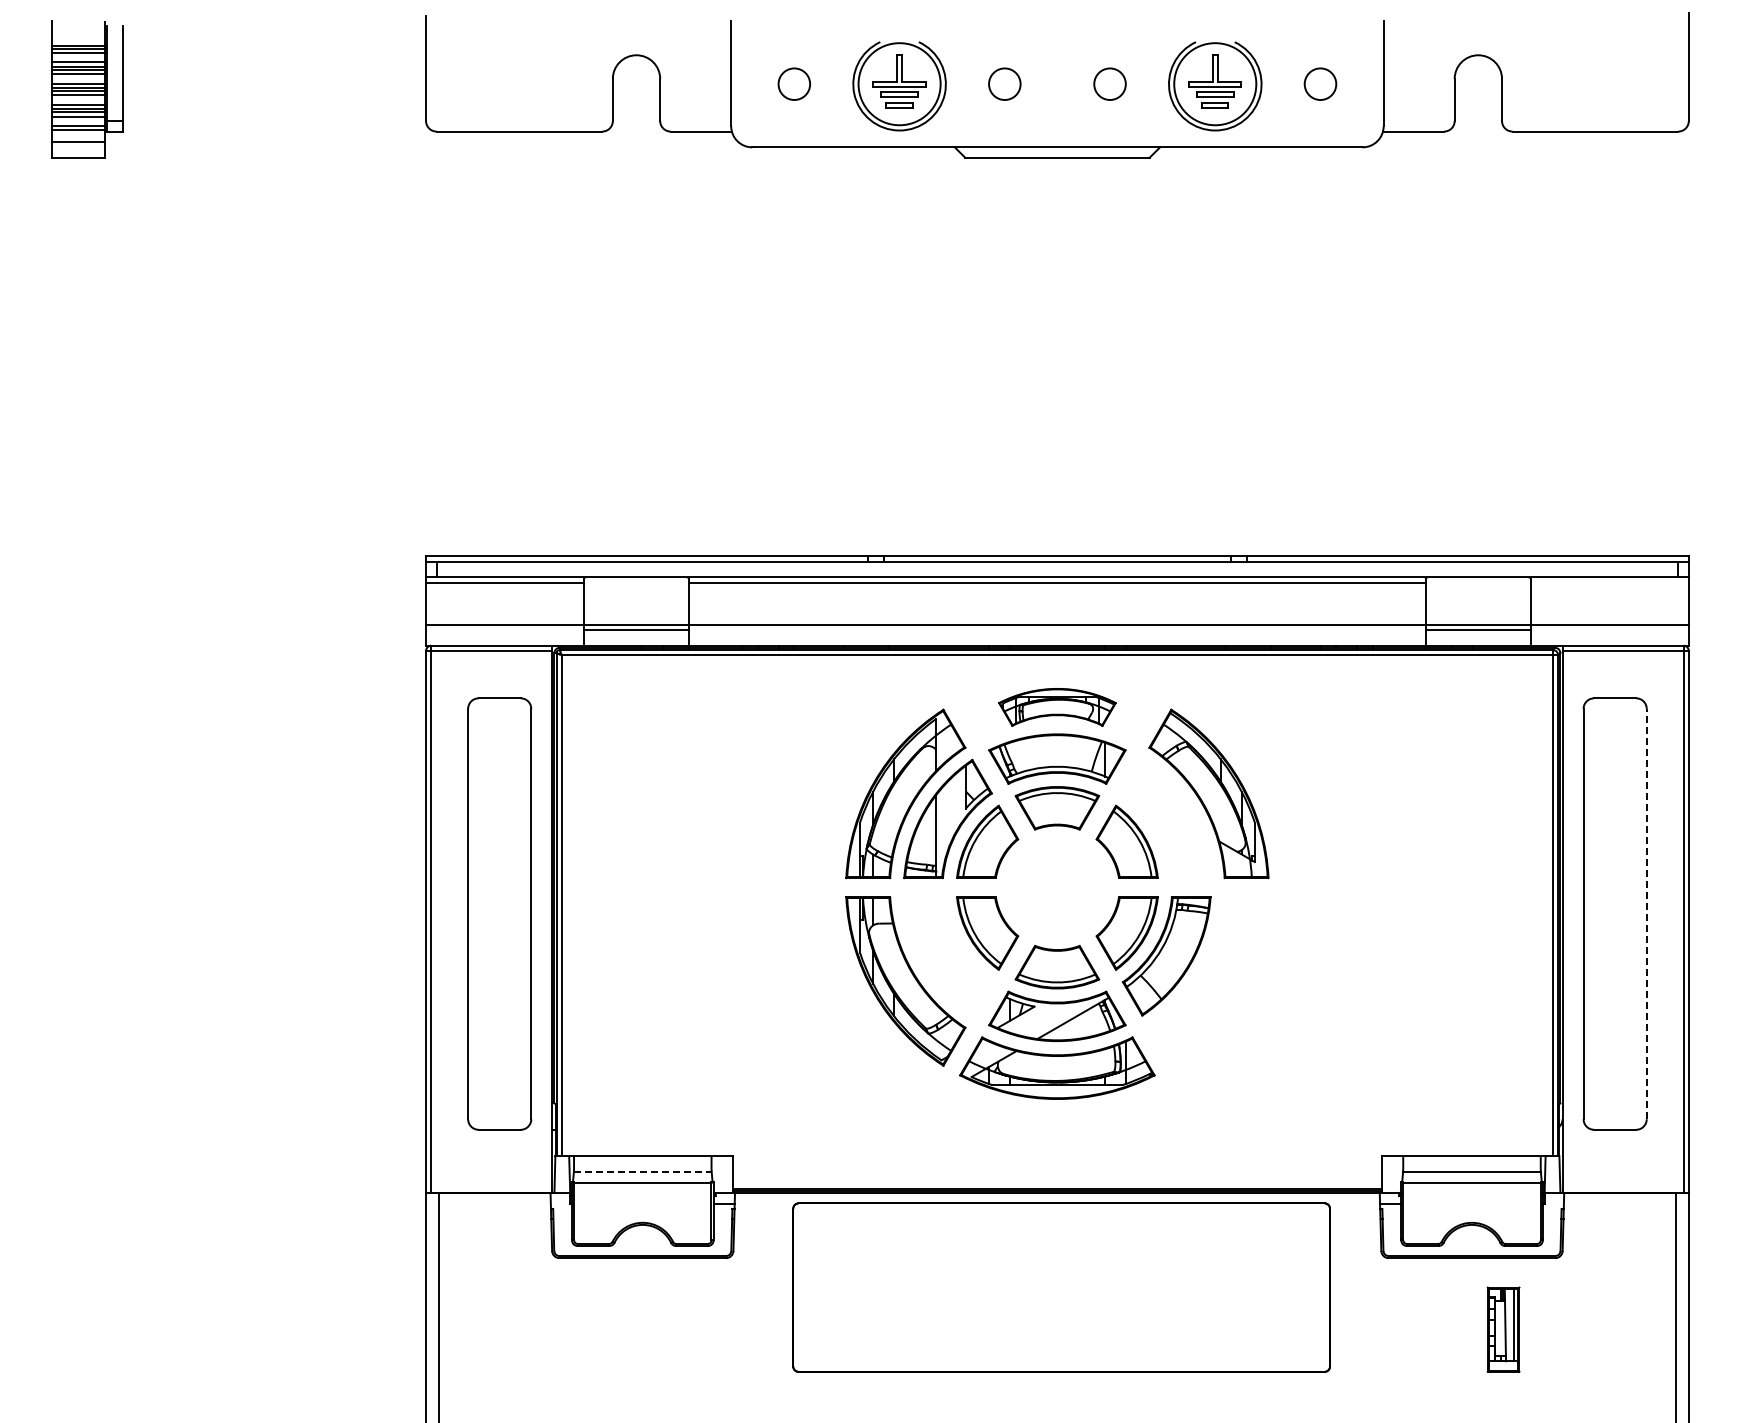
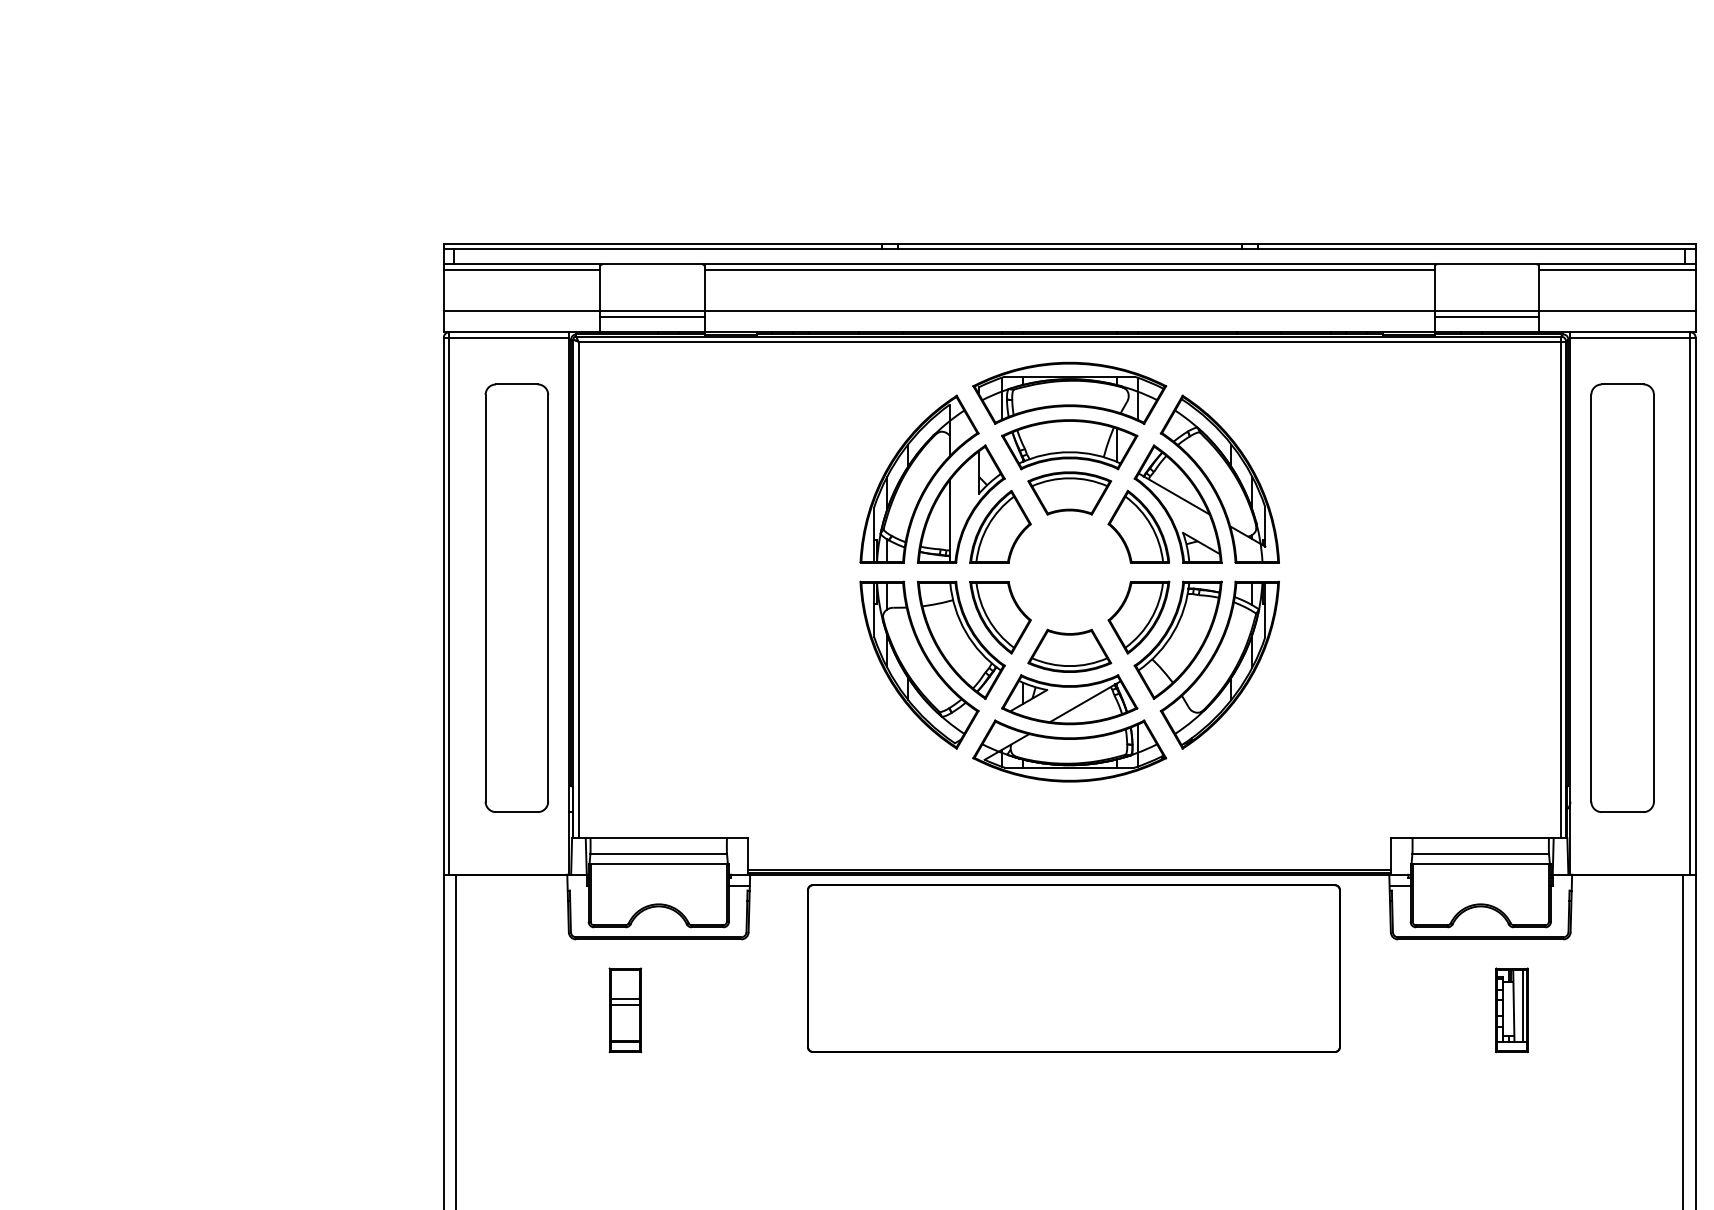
line: (1609, 582) -> (1617, 269), added
part: (1057, 707) -> (1069, 393), size x1.67
part: (1166, 819) -> (1177, 504), added
line: (1646, 913) -> (1653, 597), dashed -> solid
part: (947, 956) -> (960, 640), added
part: (1208, 981) -> (1219, 665), added
line: (642, 1171) -> (658, 853), dashed -> solid
part: (608, 1329) -> (624, 1010), added

